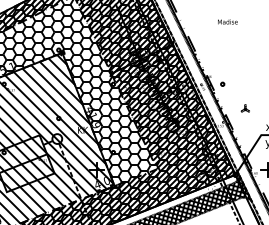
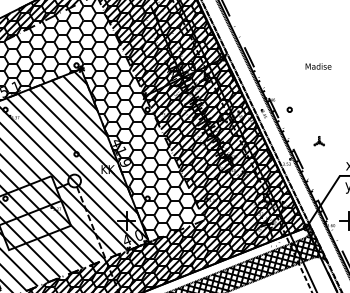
text: (227, 21) -> (318, 65), moved

